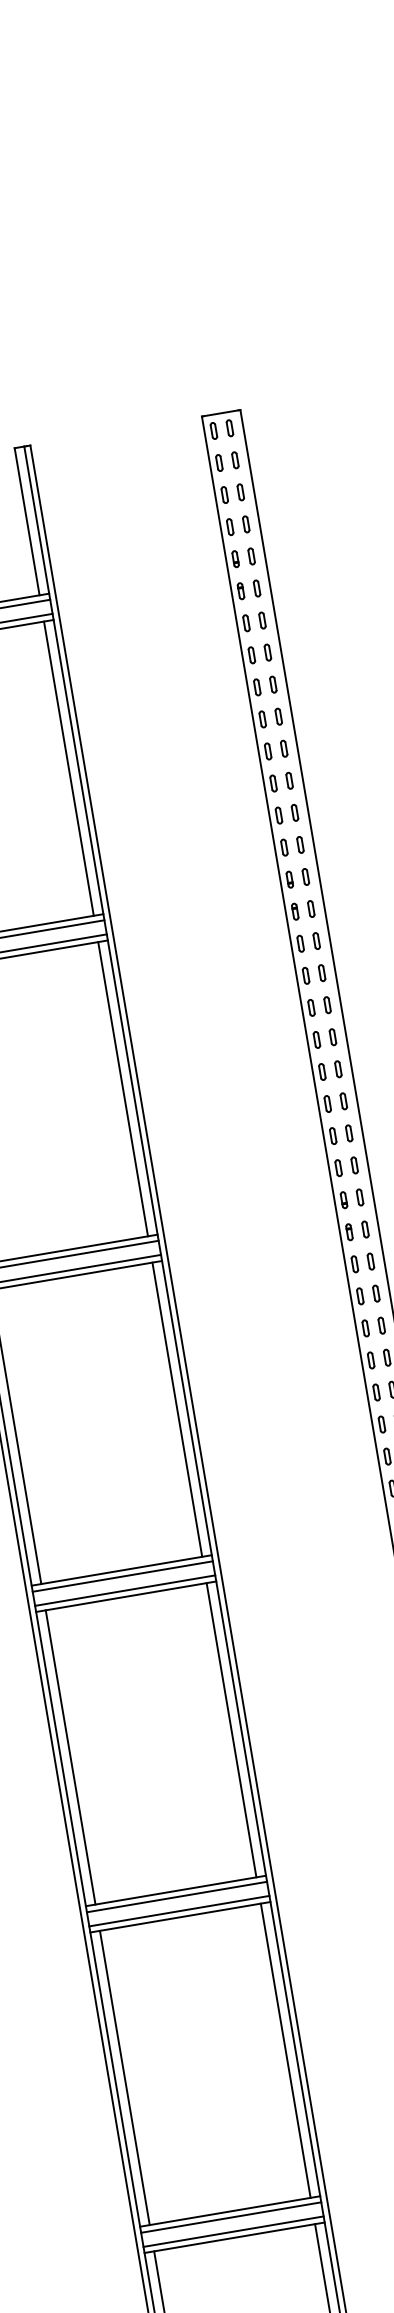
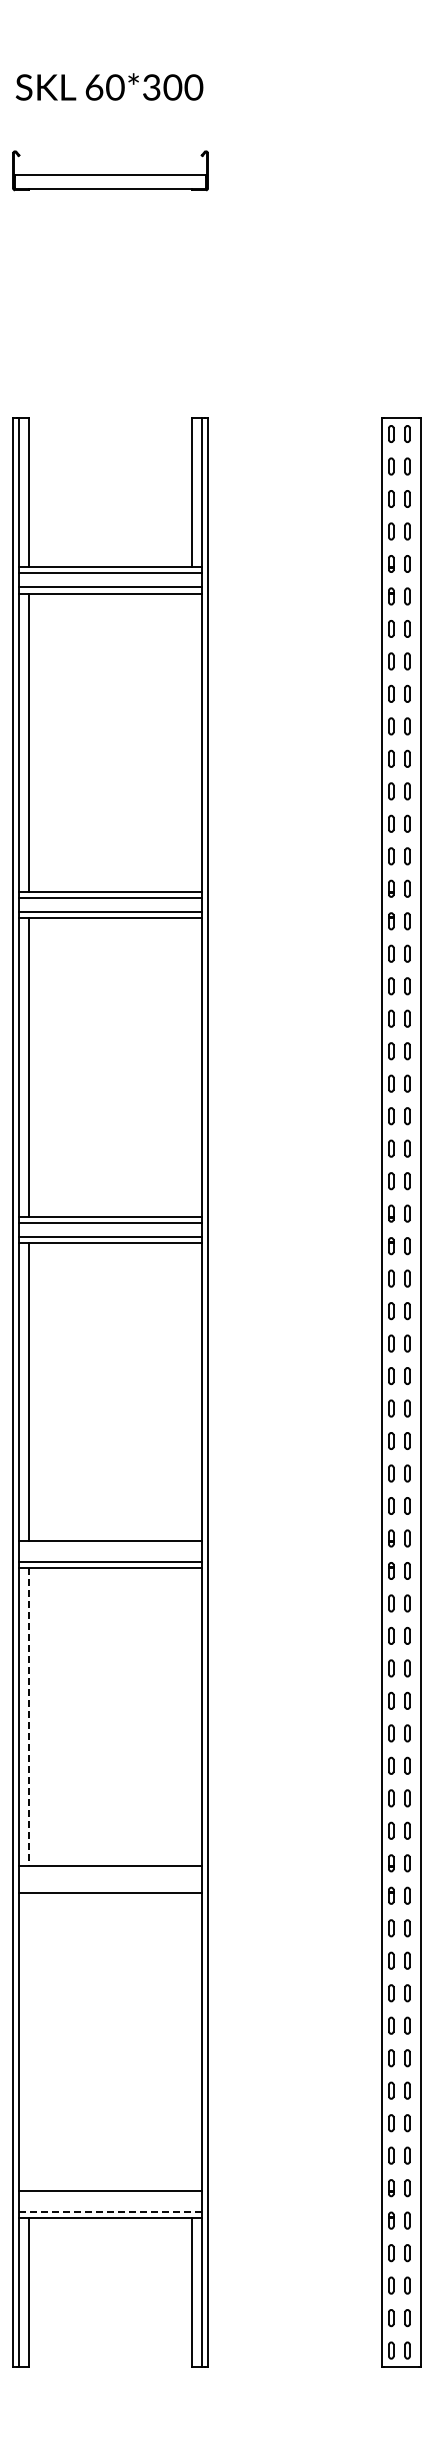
line: (69, 768) -> (192, 742), removed
line: (123, 1089) -> (192, 1067), removed
line: (177, 1409) -> (192, 1392), removed
line: (122, 1576) -> (110, 1547), removed
line: (231, 1730) -> (192, 1717), removed
line: (71, 1757) -> (29, 1717), solid -> dashed
line: (176, 1897) -> (110, 1872), removed
line: (179, 1910) -> (110, 1886), removed
line: (286, 2050) -> (192, 2041), removed
line: (125, 2077) -> (29, 2041), removed
line: (231, 2217) -> (110, 2197), removed
line: (234, 2231) -> (111, 2211), solid -> dashed

